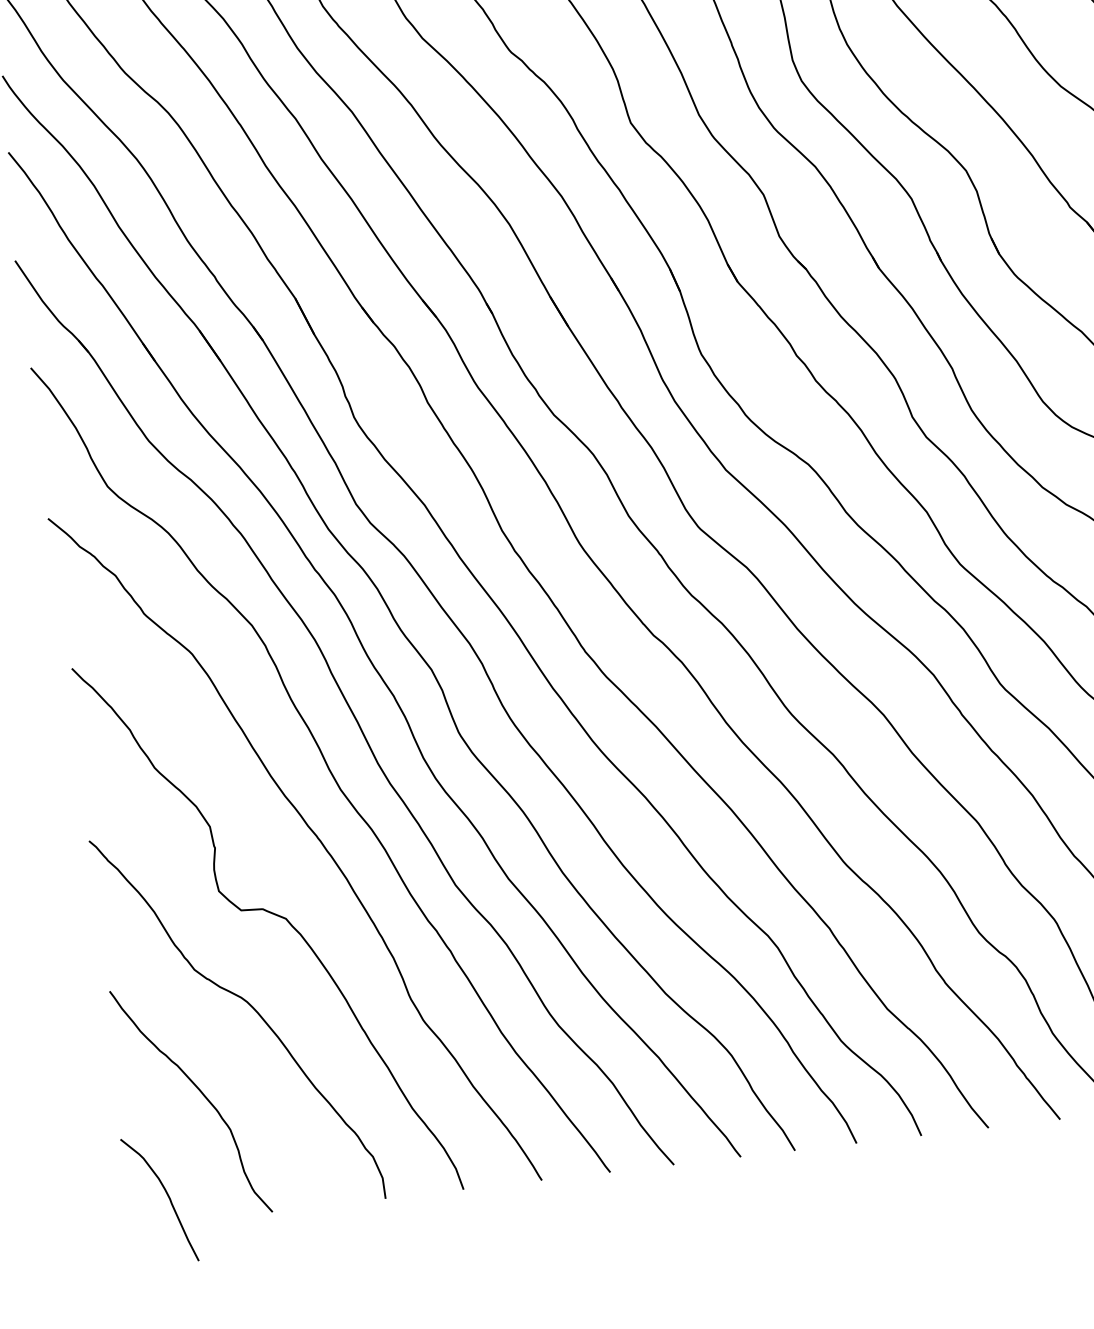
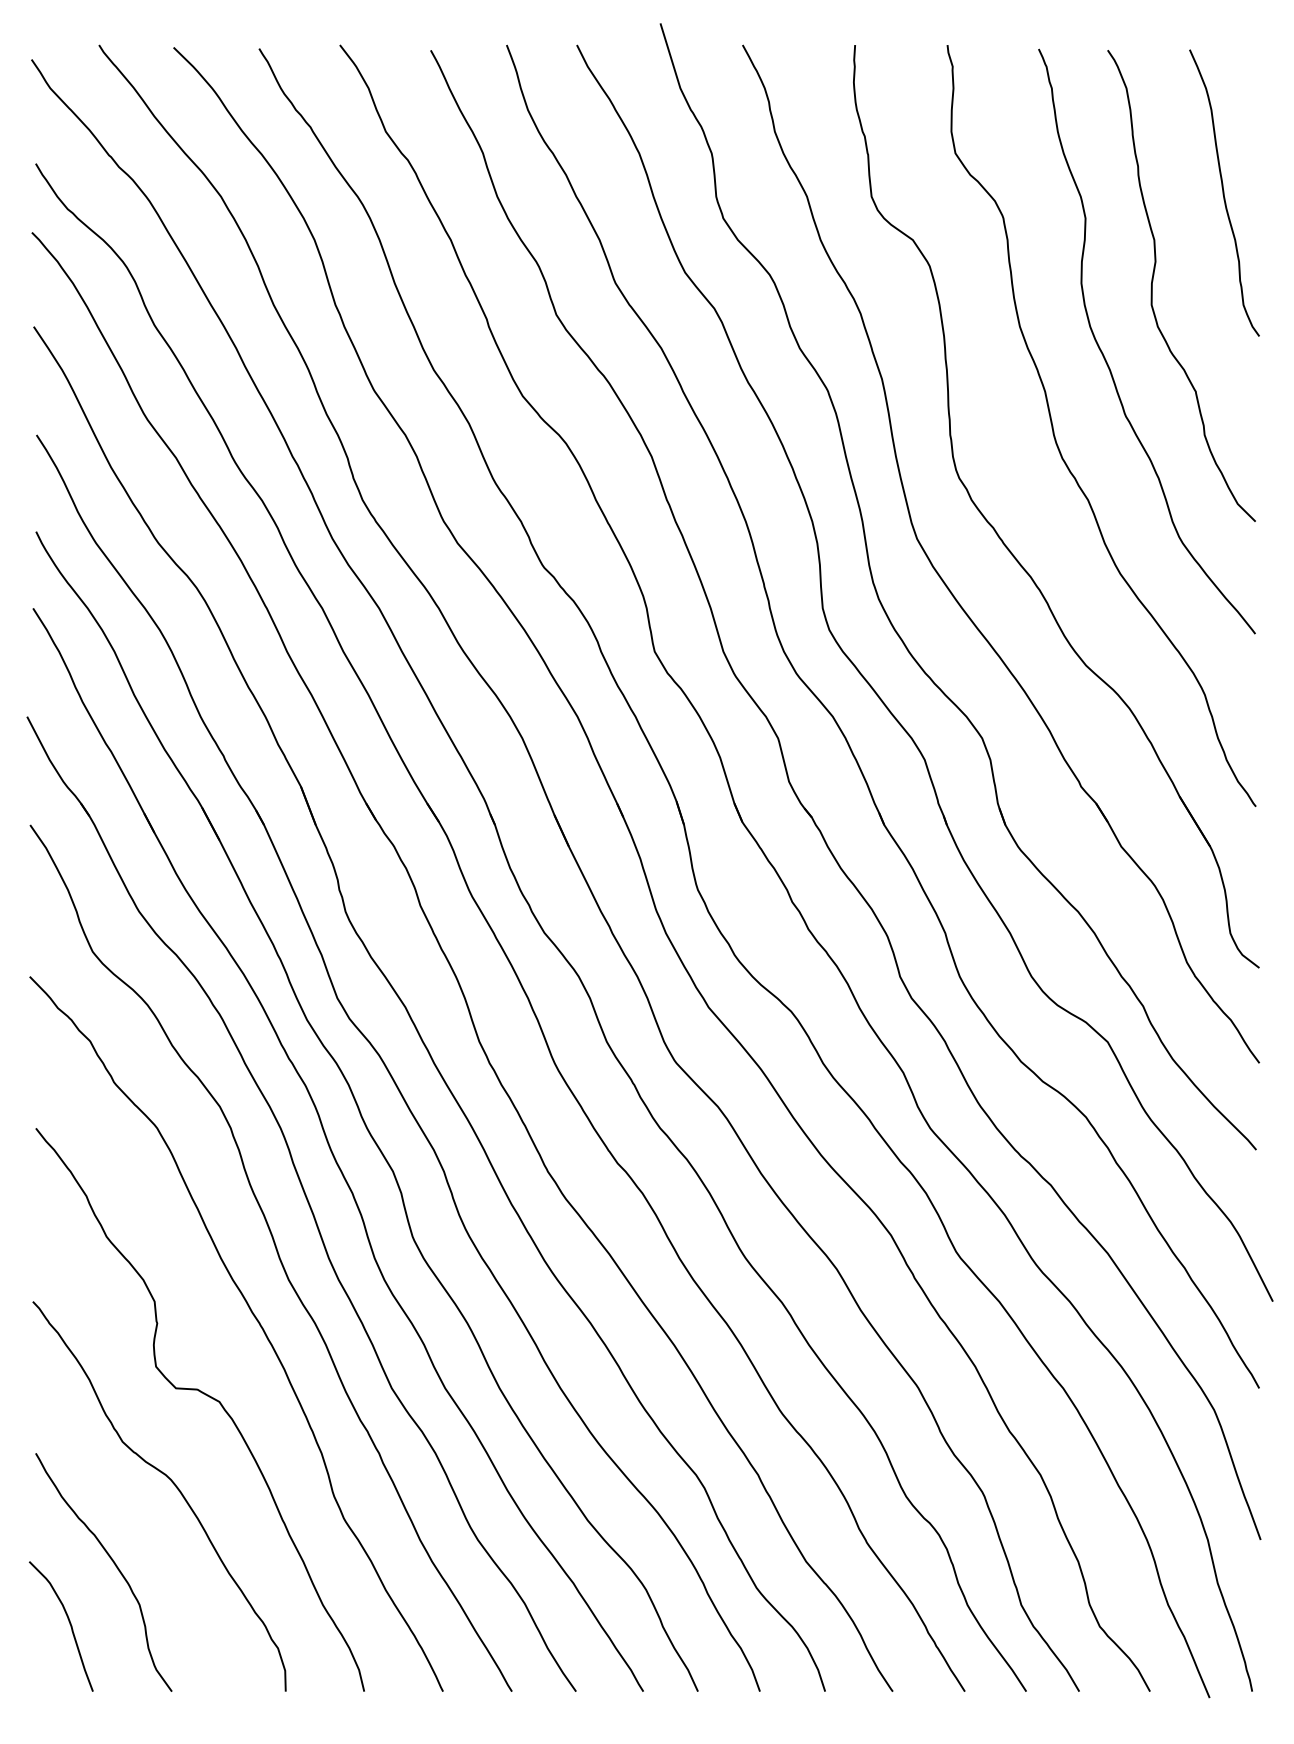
curve: (167, 1197) -> (69, 1624), moved

